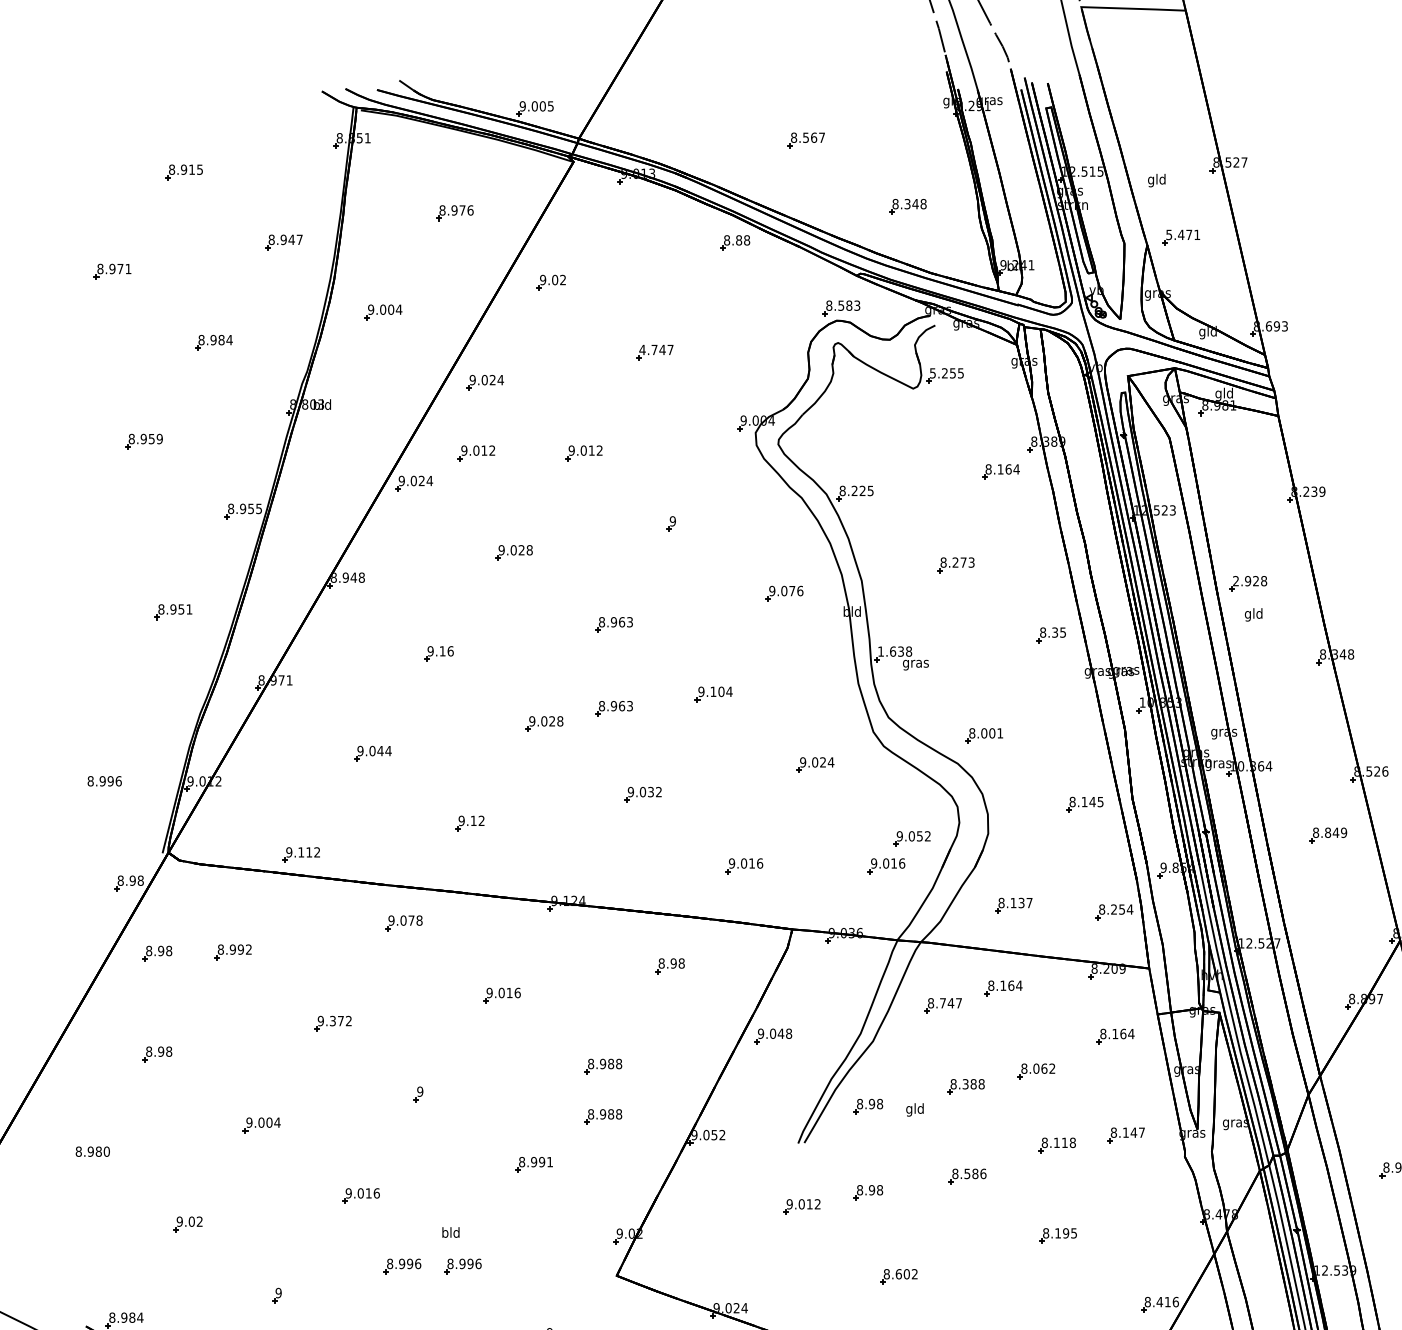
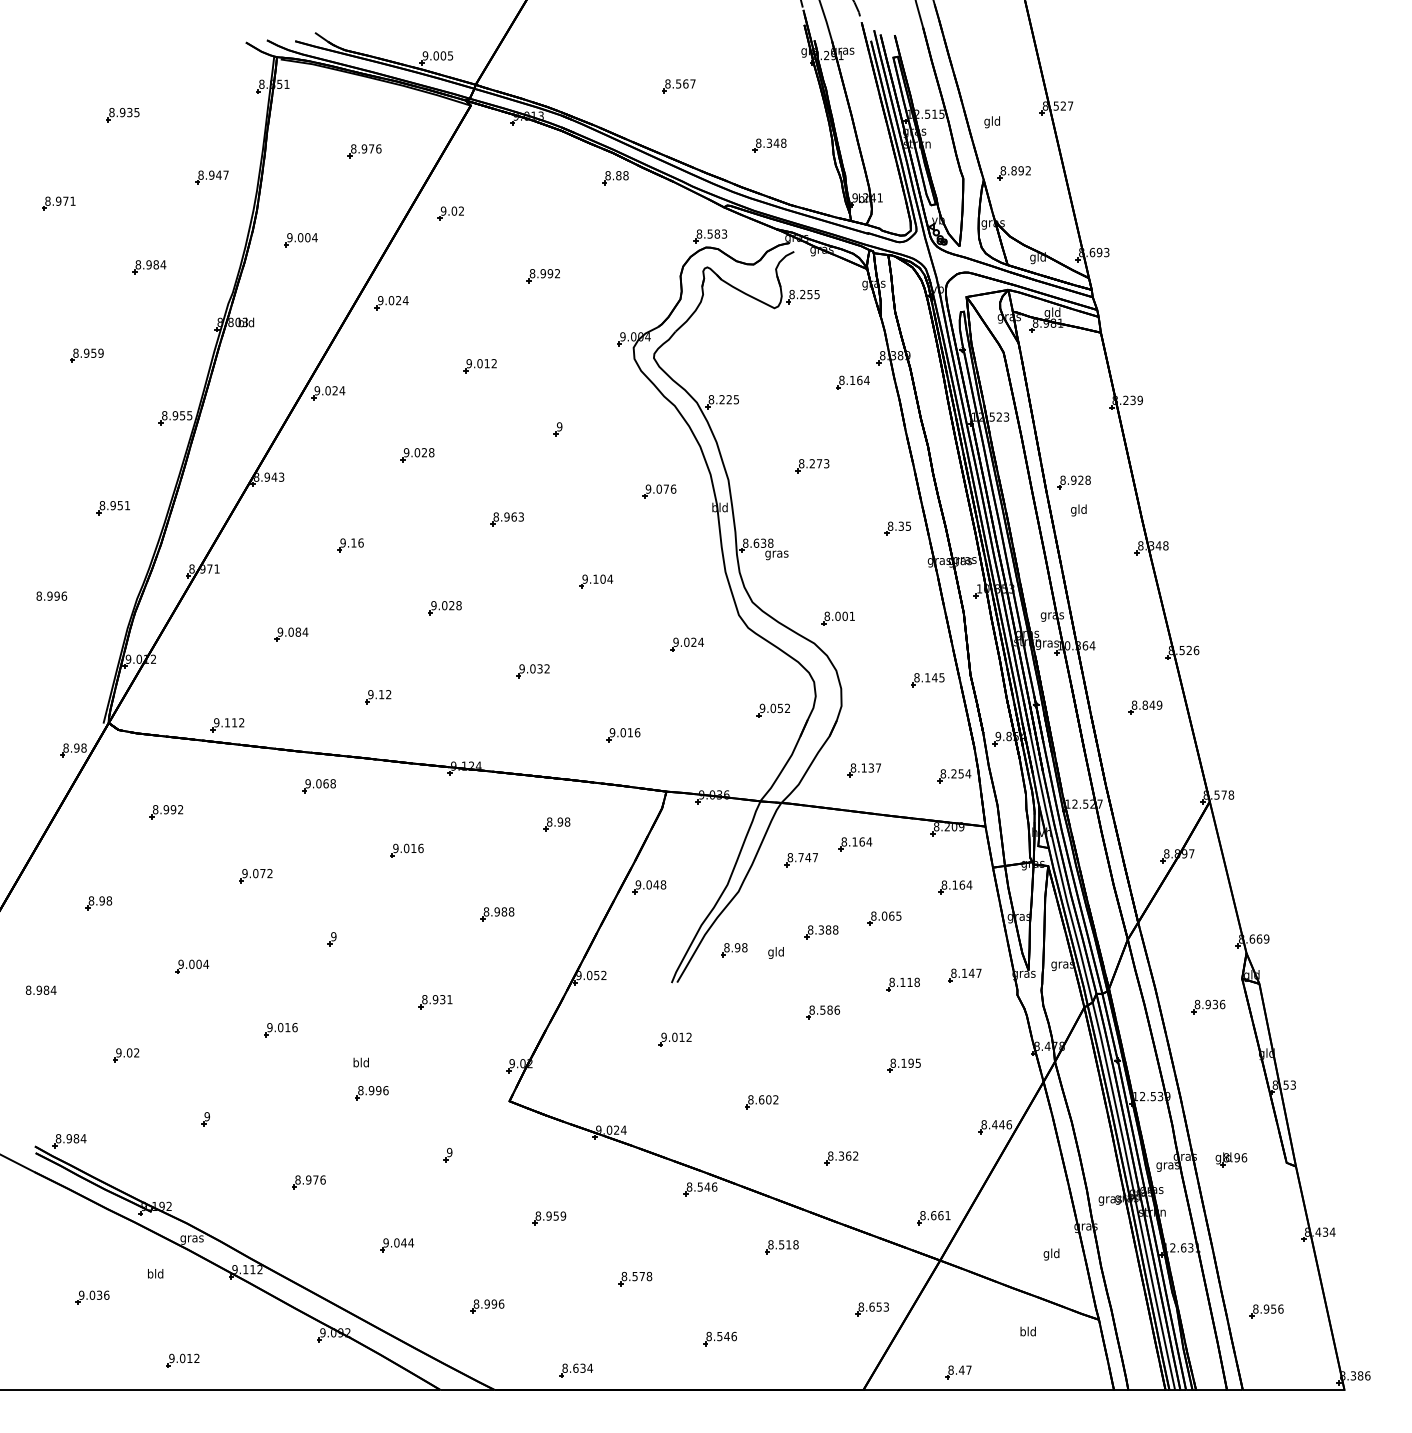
text: (191, 169) -> (129, 112), 8.915 -> 8.935
text: (1182, 234) -> (1015, 170), 5.471 -> 8.892
text: (655, 349) -> (544, 273), 4.747 -> 8.992
text: (932, 373) -> (791, 294), 5.255 -> 8.255
part: (475, 453) -> (383, 366), removed
text: (361, 576) -> (281, 476), 8.948 -> 8.943
text: (1235, 580) -> (1062, 479), 2.928 -> 8.928
text: (880, 650) -> (745, 542), 1.638 -> 8.638
part: (613, 708) -> (506, 594), removed
text: (379, 750) -> (297, 631), 9.044 -> 9.084
text: (104, 780) -> (51, 595), moved
part: (886, 866) -> (750, 735), removed
text: (410, 920) -> (325, 783), 9.078 -> 9.068
part: (156, 953) -> (98, 813), removed
text: (332, 1021) -> (255, 873), 9.372 -> 9.072
text: (1051, 1068) -> (898, 915), 8.062 -> 8.065
part: (603, 1117) -> (497, 959), removed
text: (106, 1150) -> (53, 989), 8.980 -> 8.984
text: (541, 1161) -> (442, 999), 8.991 -> 8.931
part: (868, 1193) -> (734, 1027), removed
part: (401, 1267) -> (317, 1093), removed
text: (1167, 1301) -> (1001, 1124), 8.416 -> 8.446

